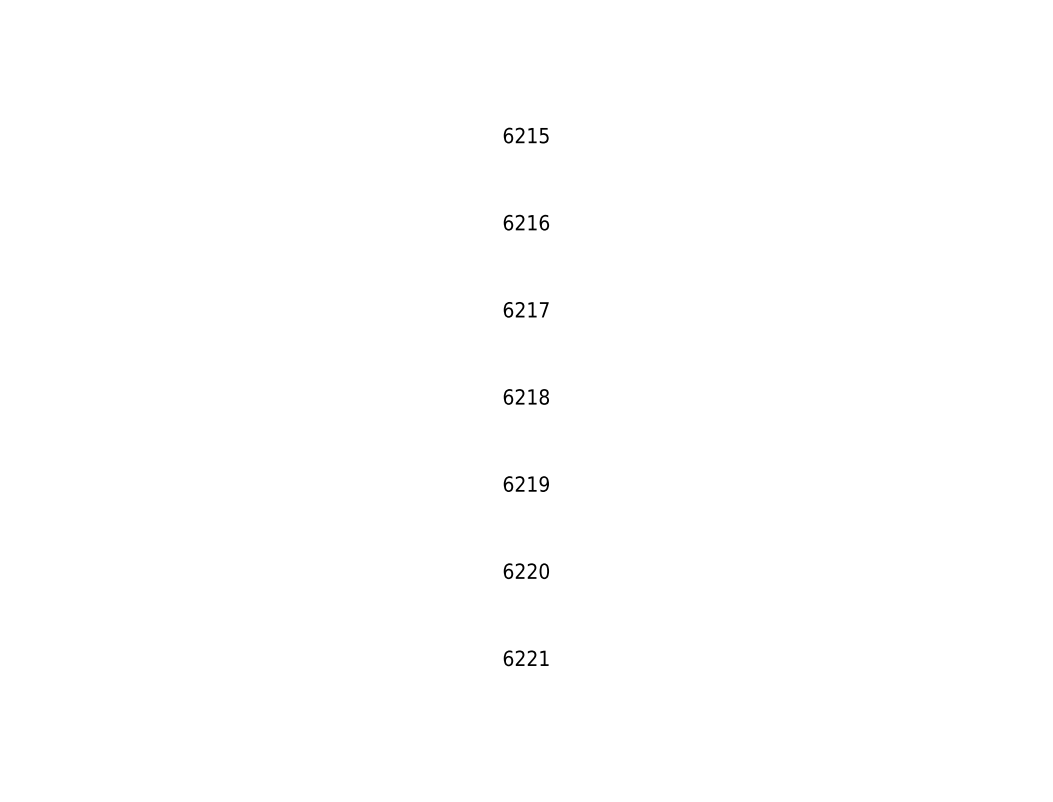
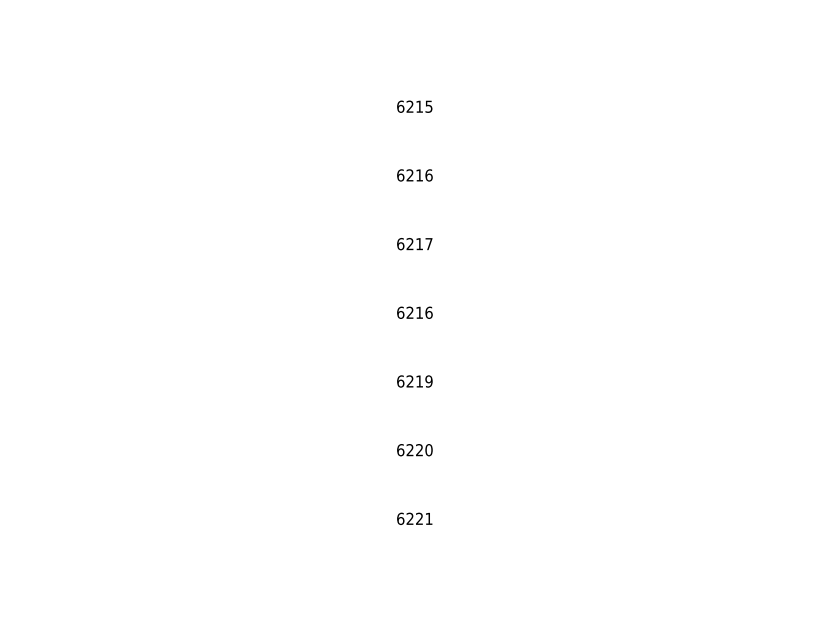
text: (543, 396) -> (428, 312), 6218 -> 6216

